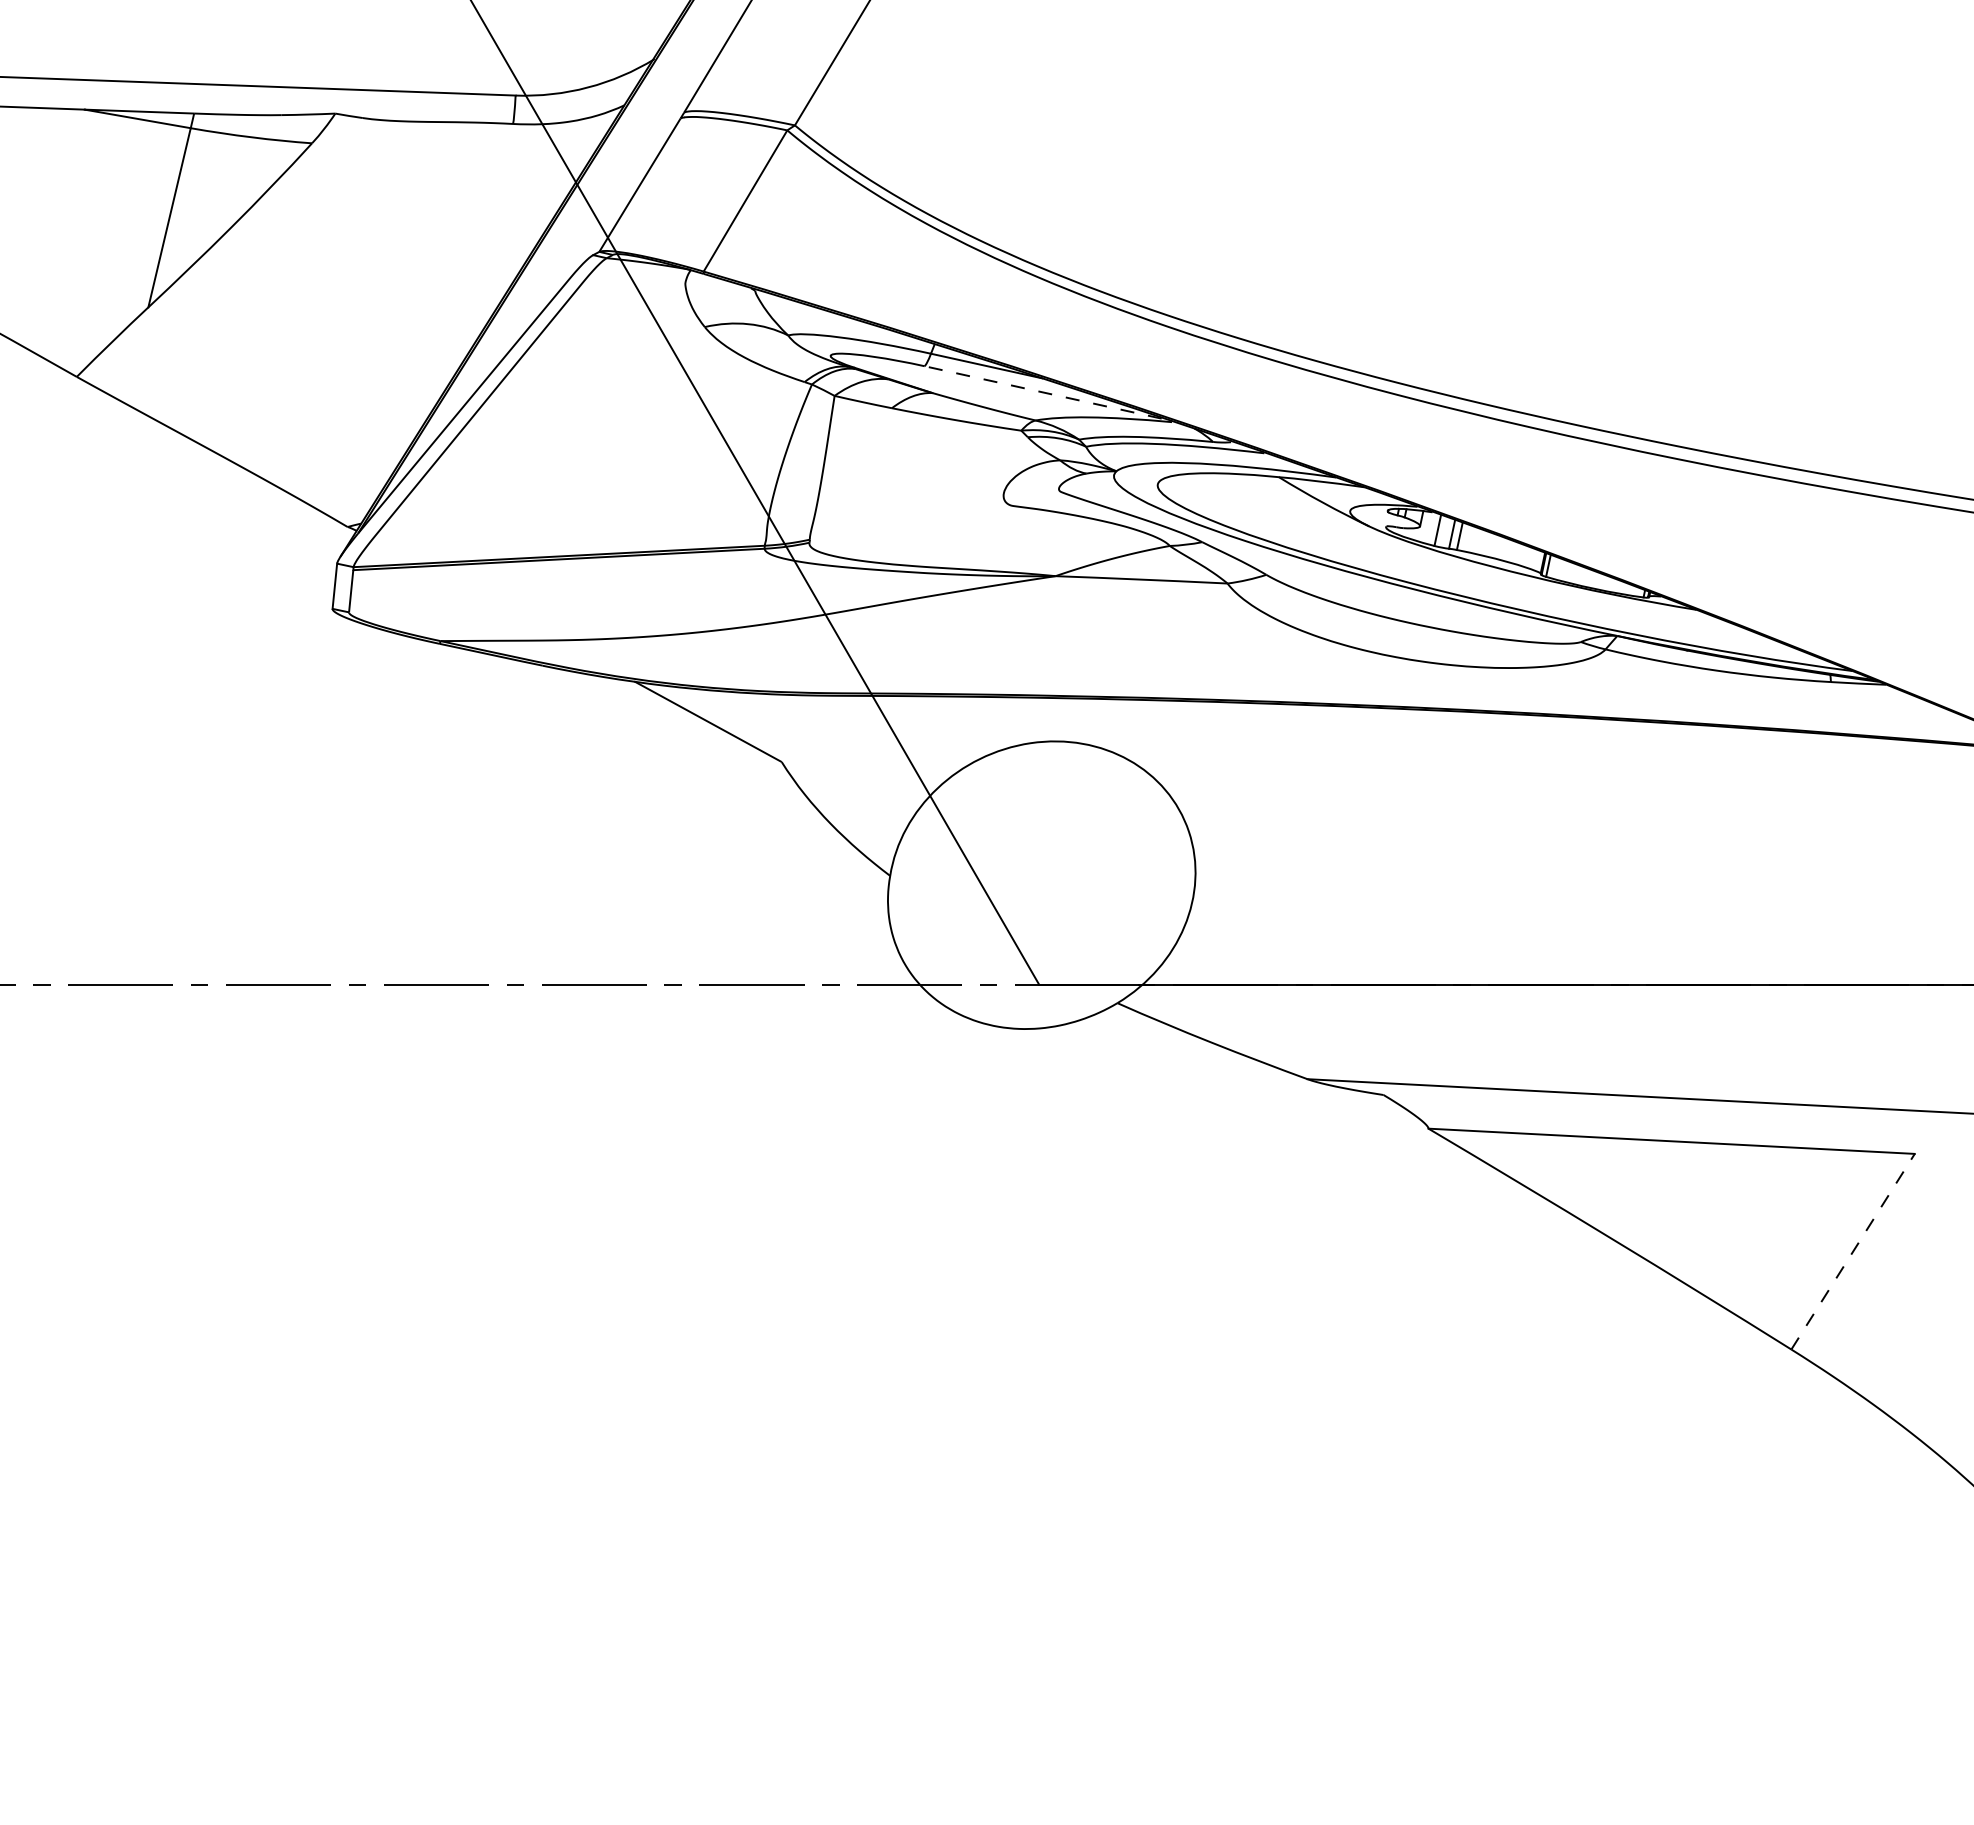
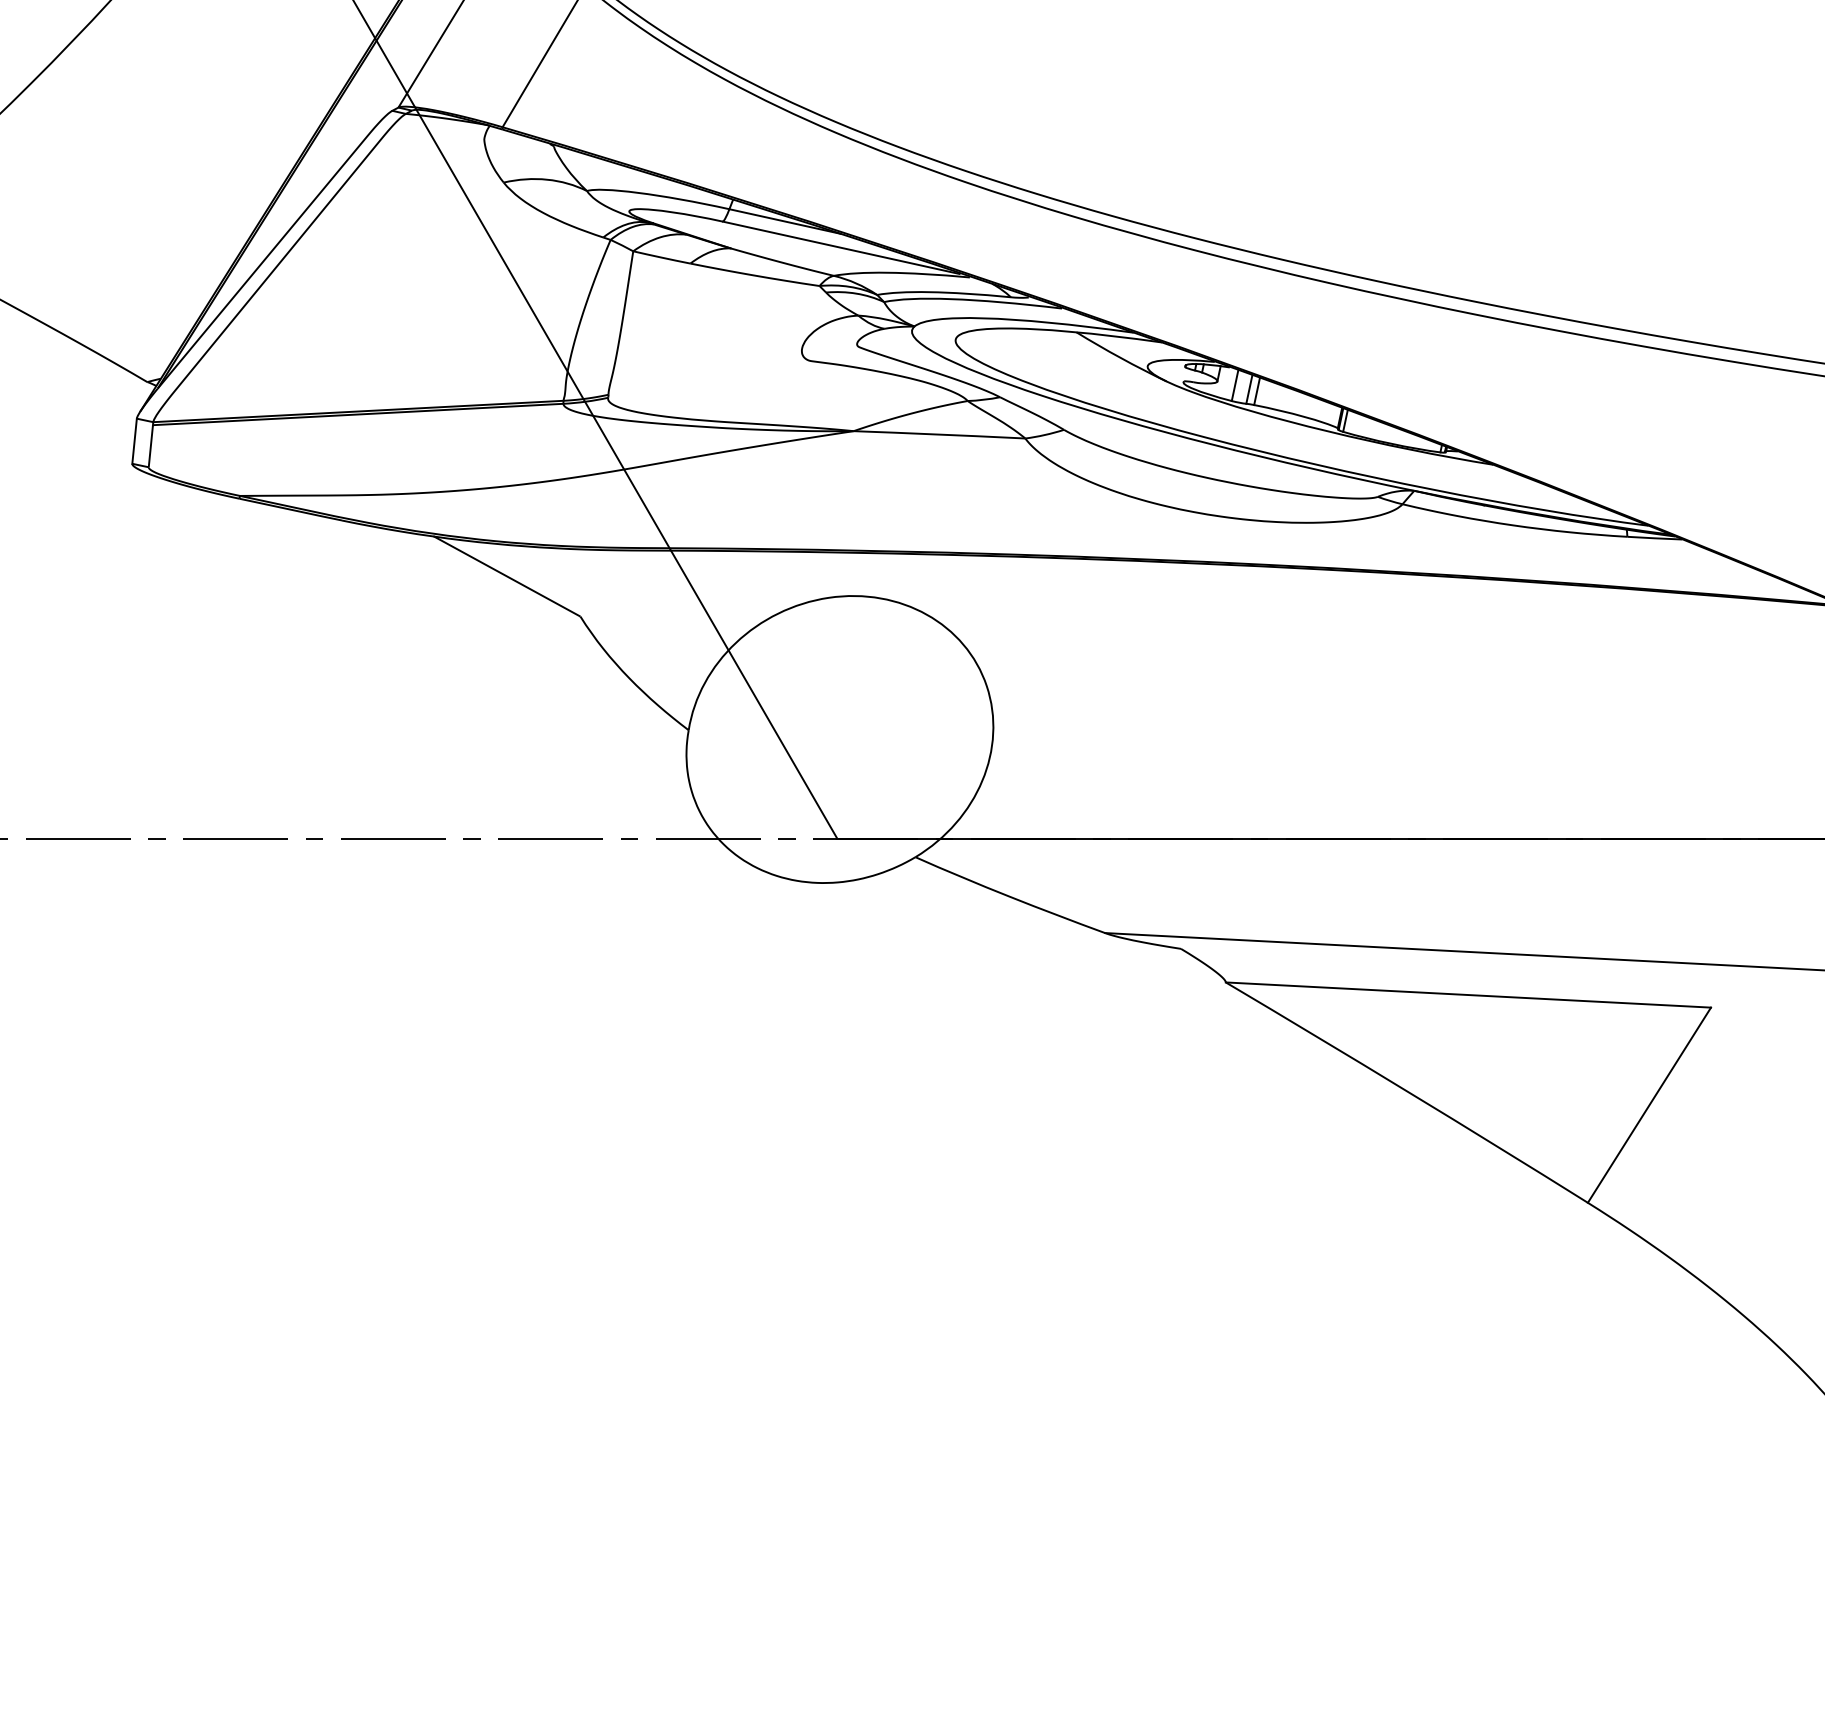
line: (1042, 392) -> (840, 247), dashed -> solid
line: (1853, 1251) -> (1649, 1105), dashed -> solid

